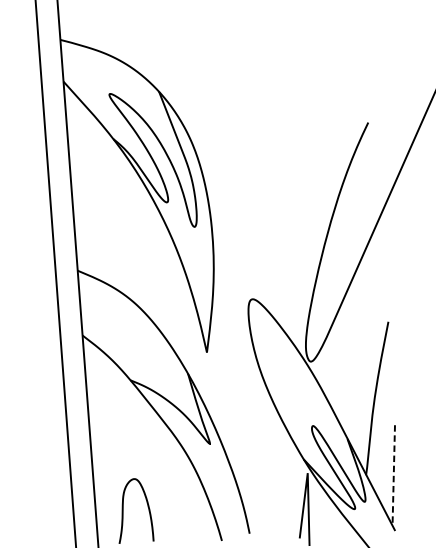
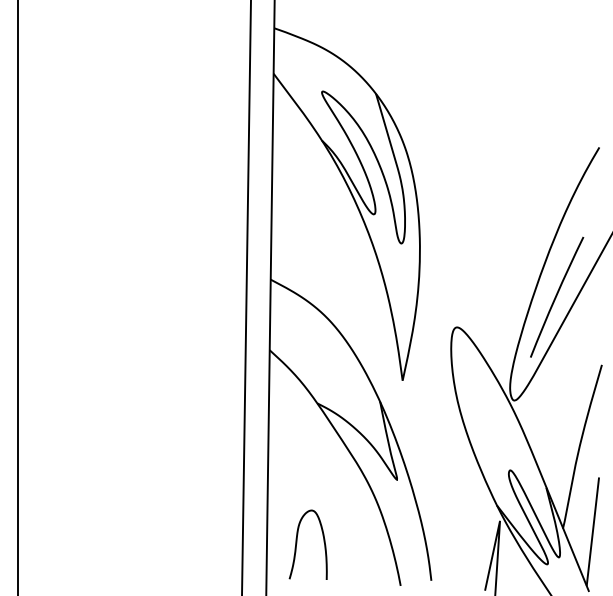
arc: (342, 262) -> (557, 296), added
line: (393, 475) -> (592, 531), dashed -> solid

